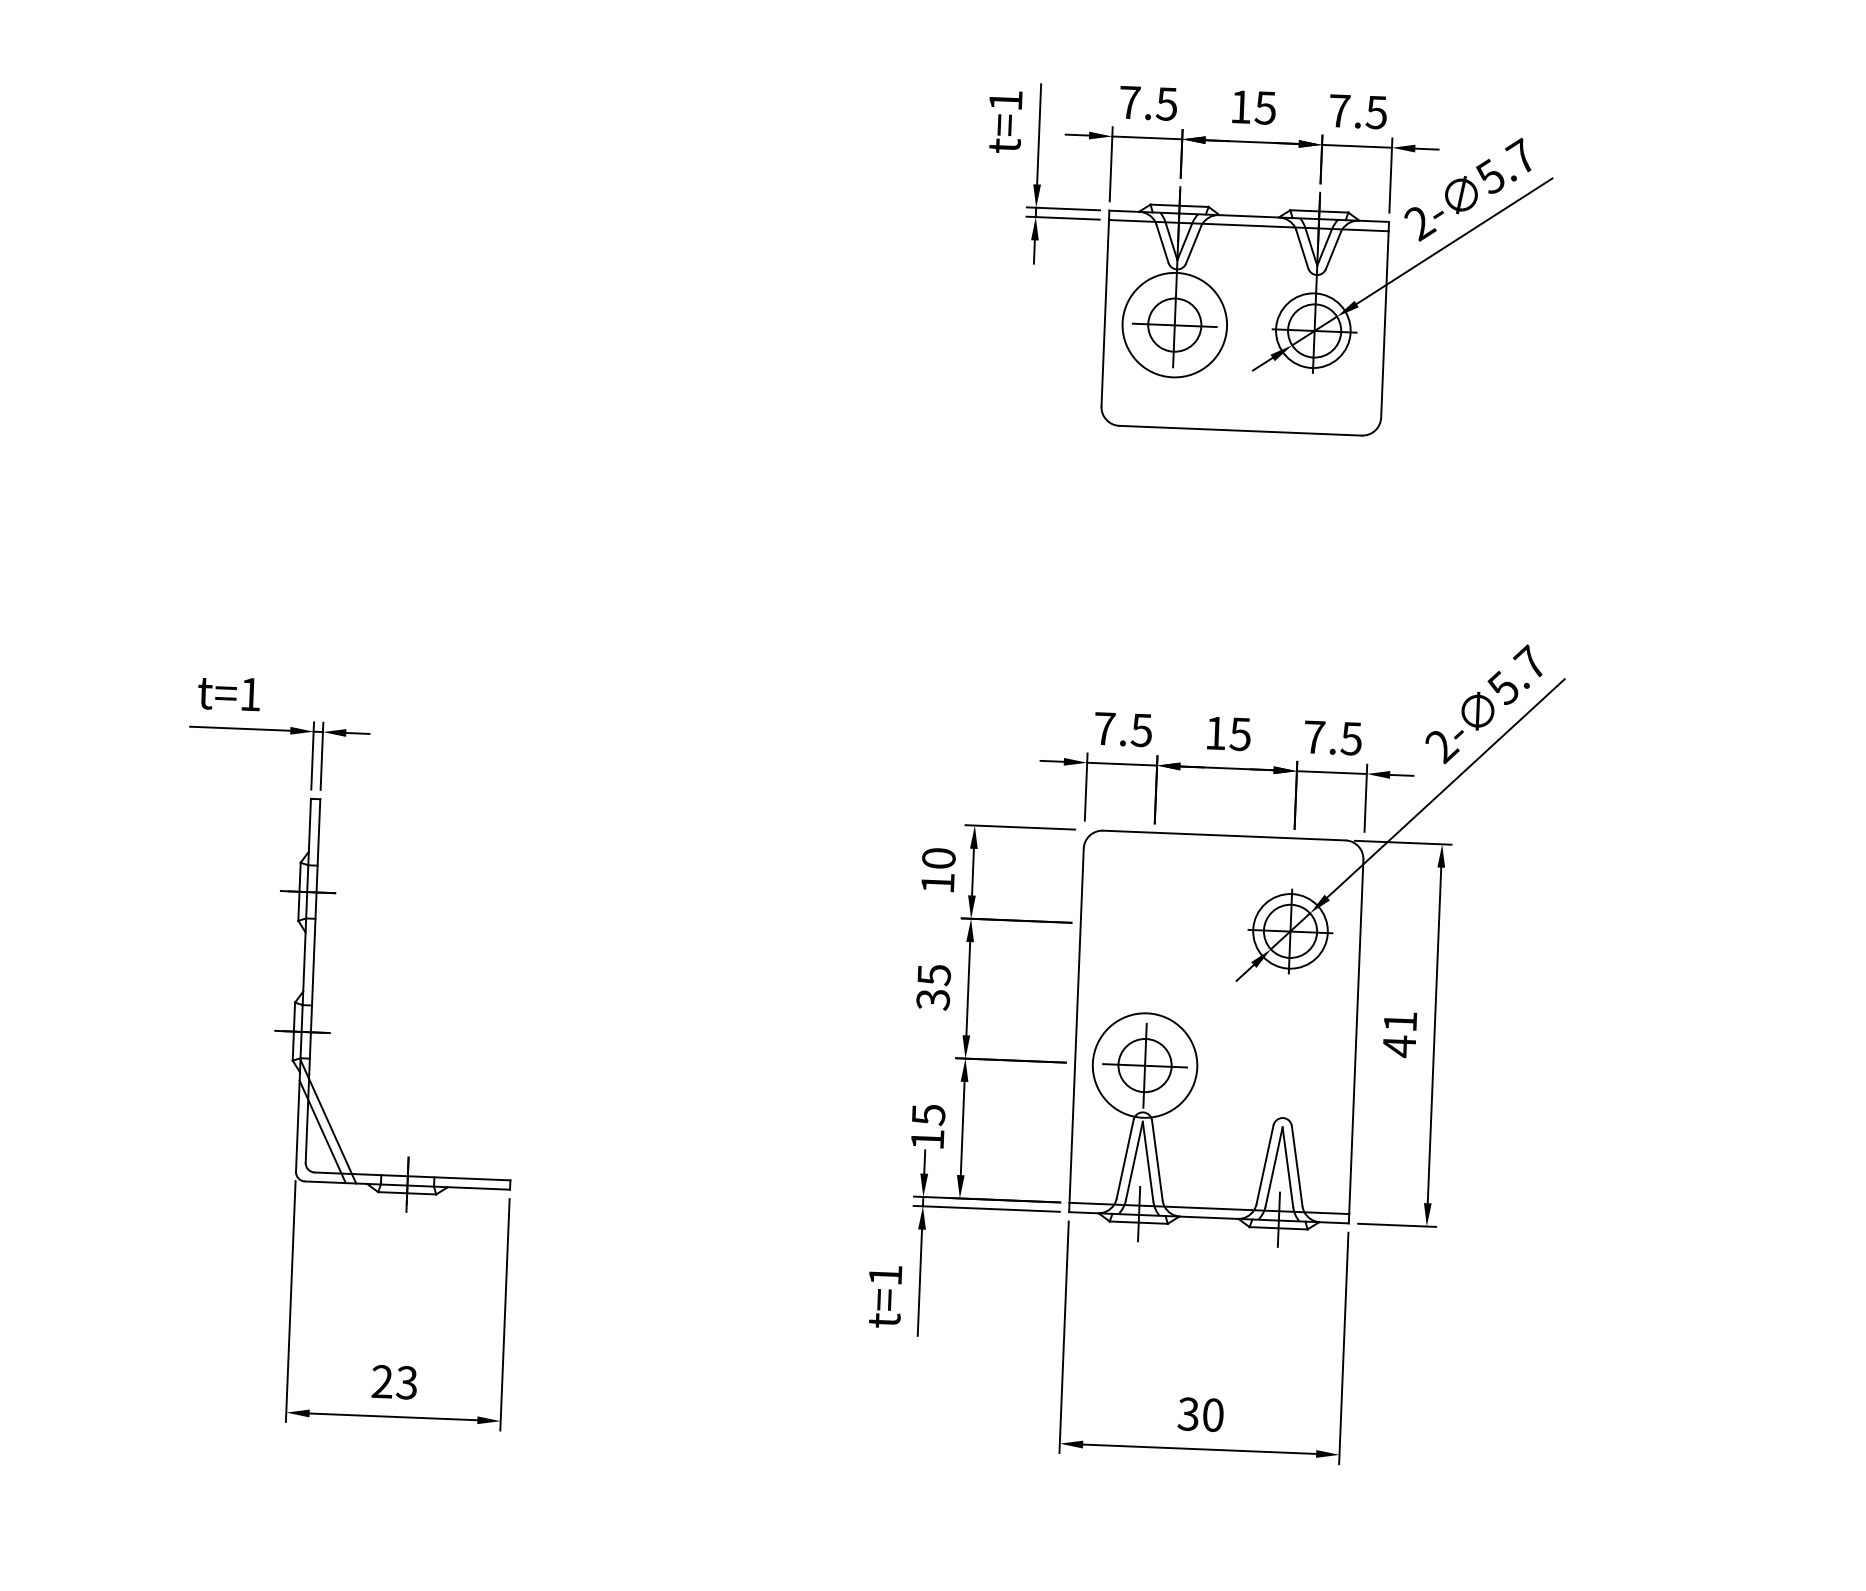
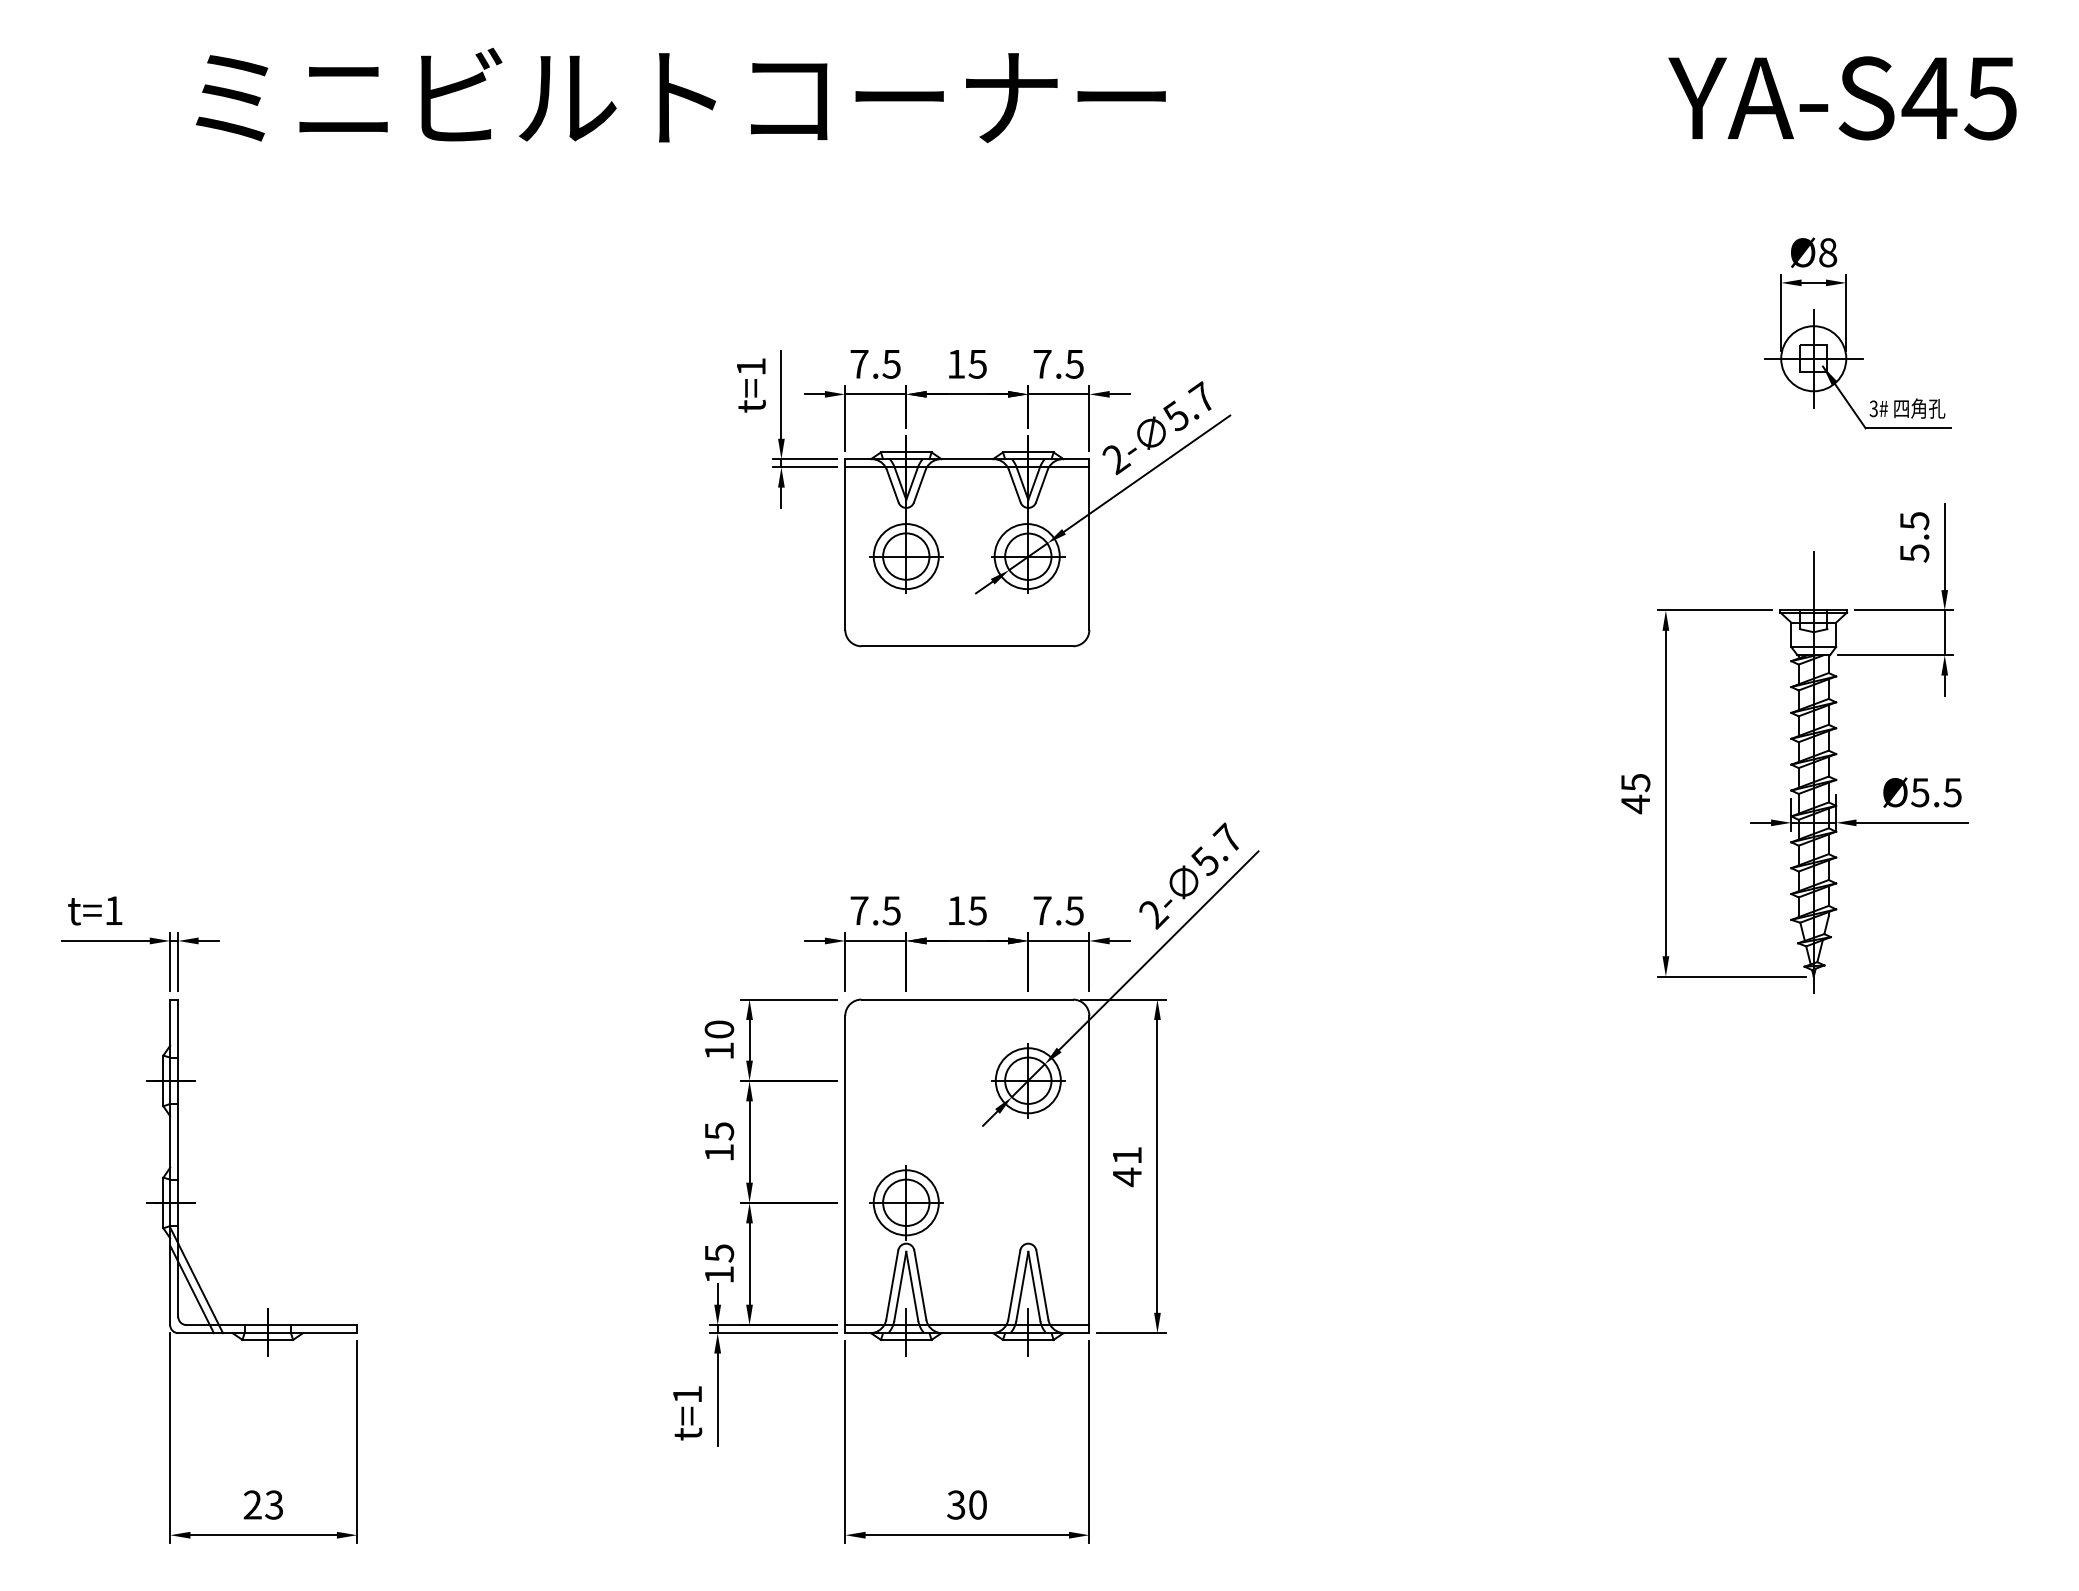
circle: (1173, 325) -> (905, 556), size x0.71
text: (933, 1000) -> (719, 1153), 35 -> 15
circle: (1144, 1065) -> (905, 1202), size x0.71

